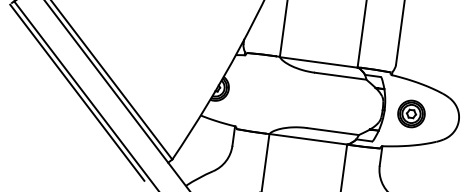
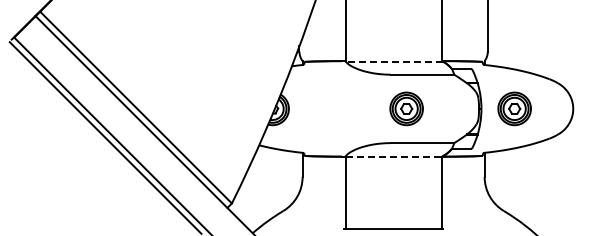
line: (318, 62) -> (393, 61), solid -> dashed
part: (323, 101) -> (406, 108), added
line: (309, 139) -> (394, 156), solid -> dashed

